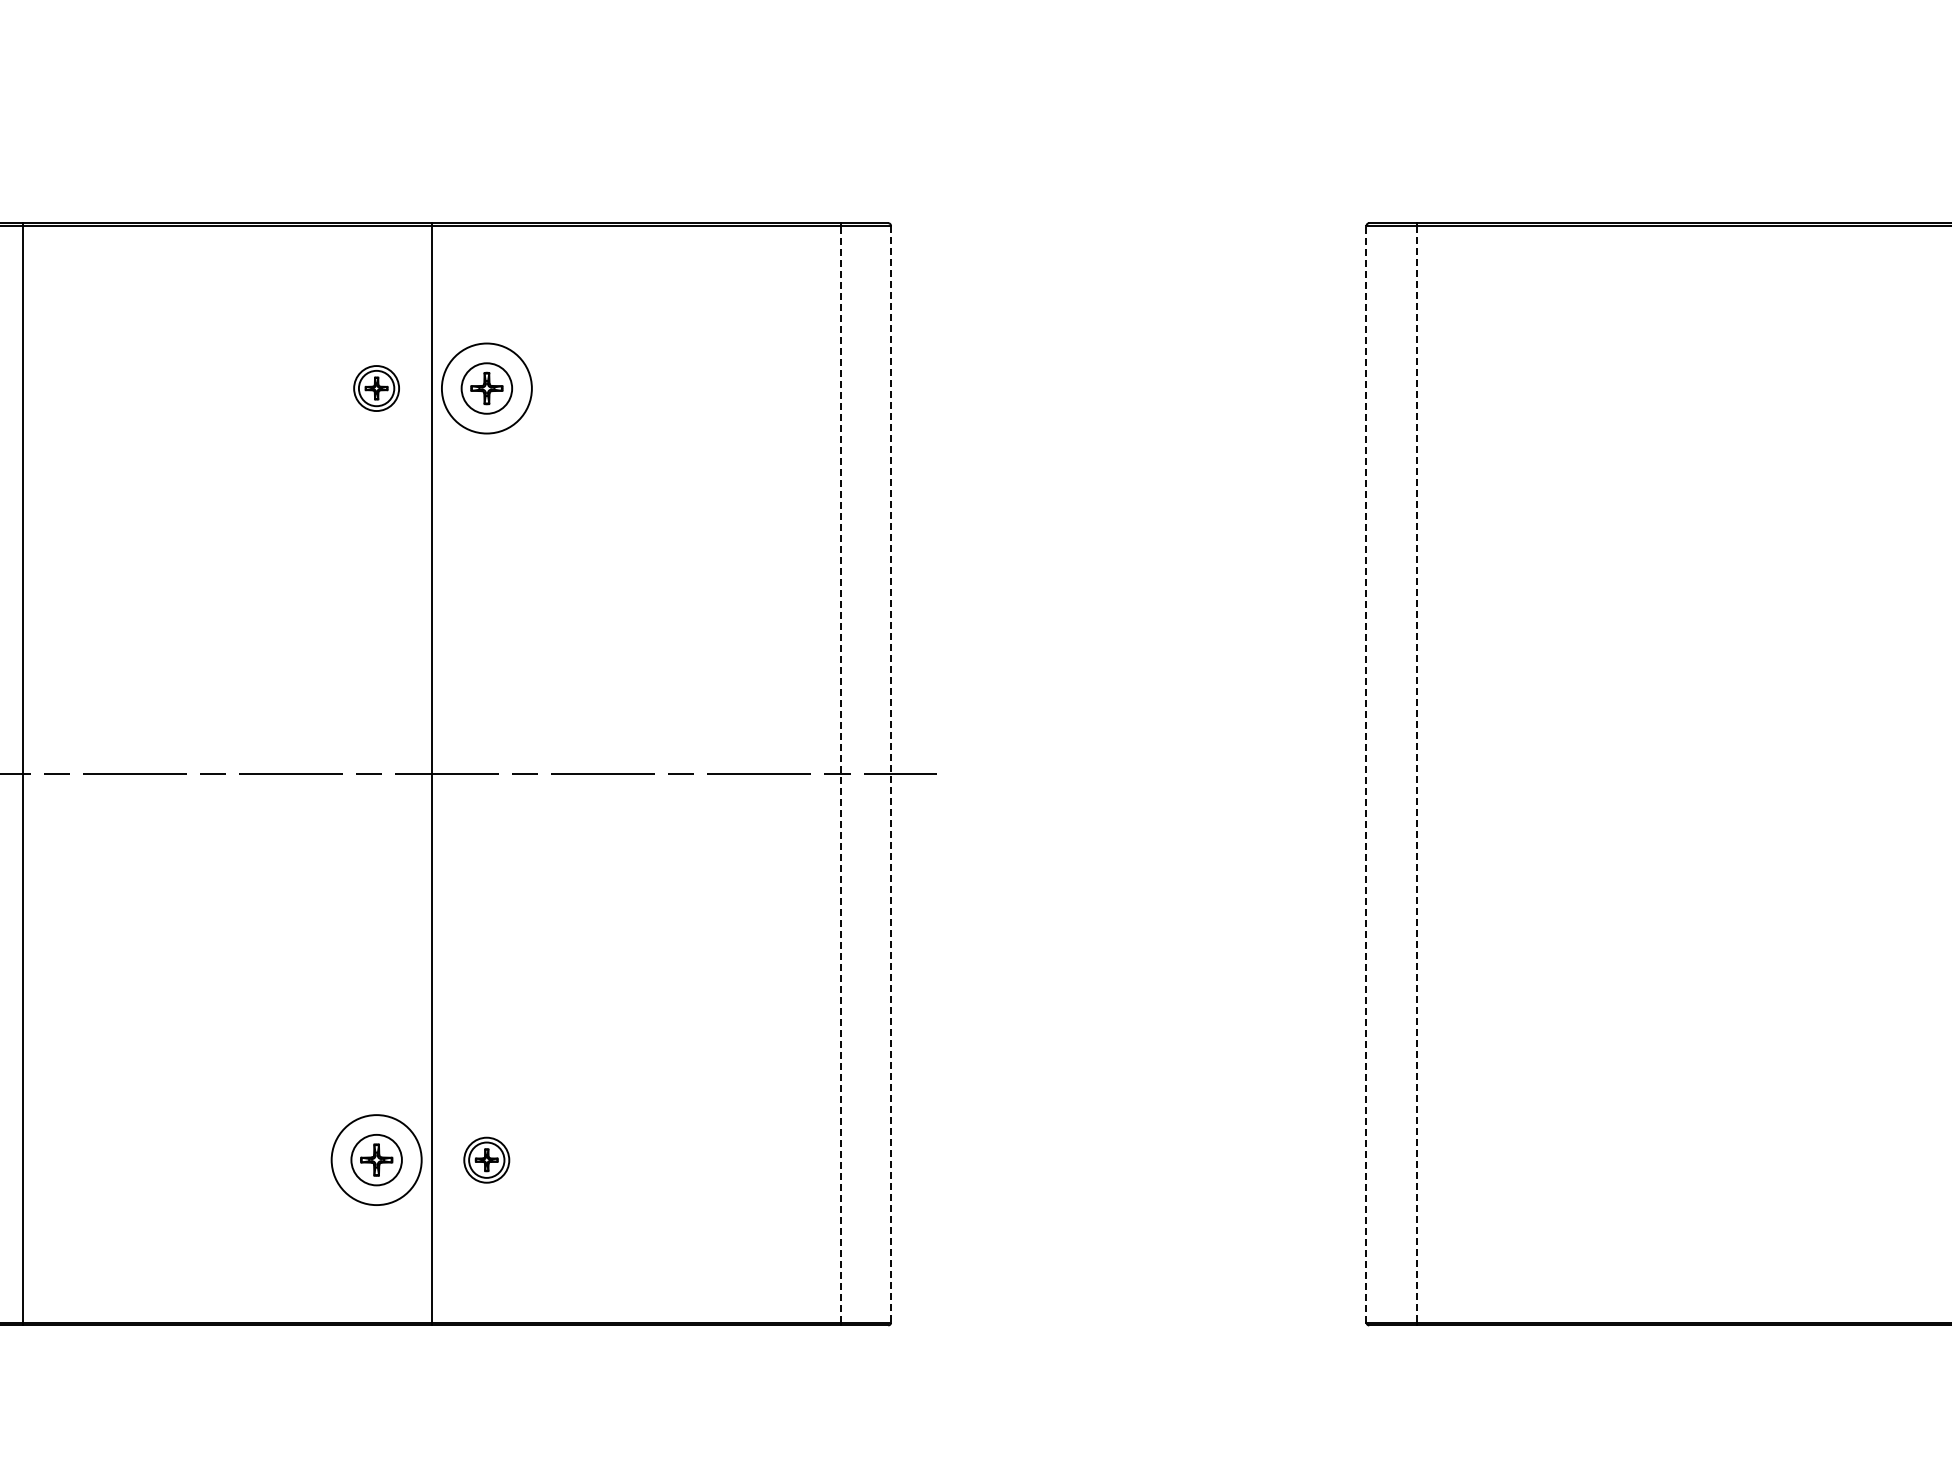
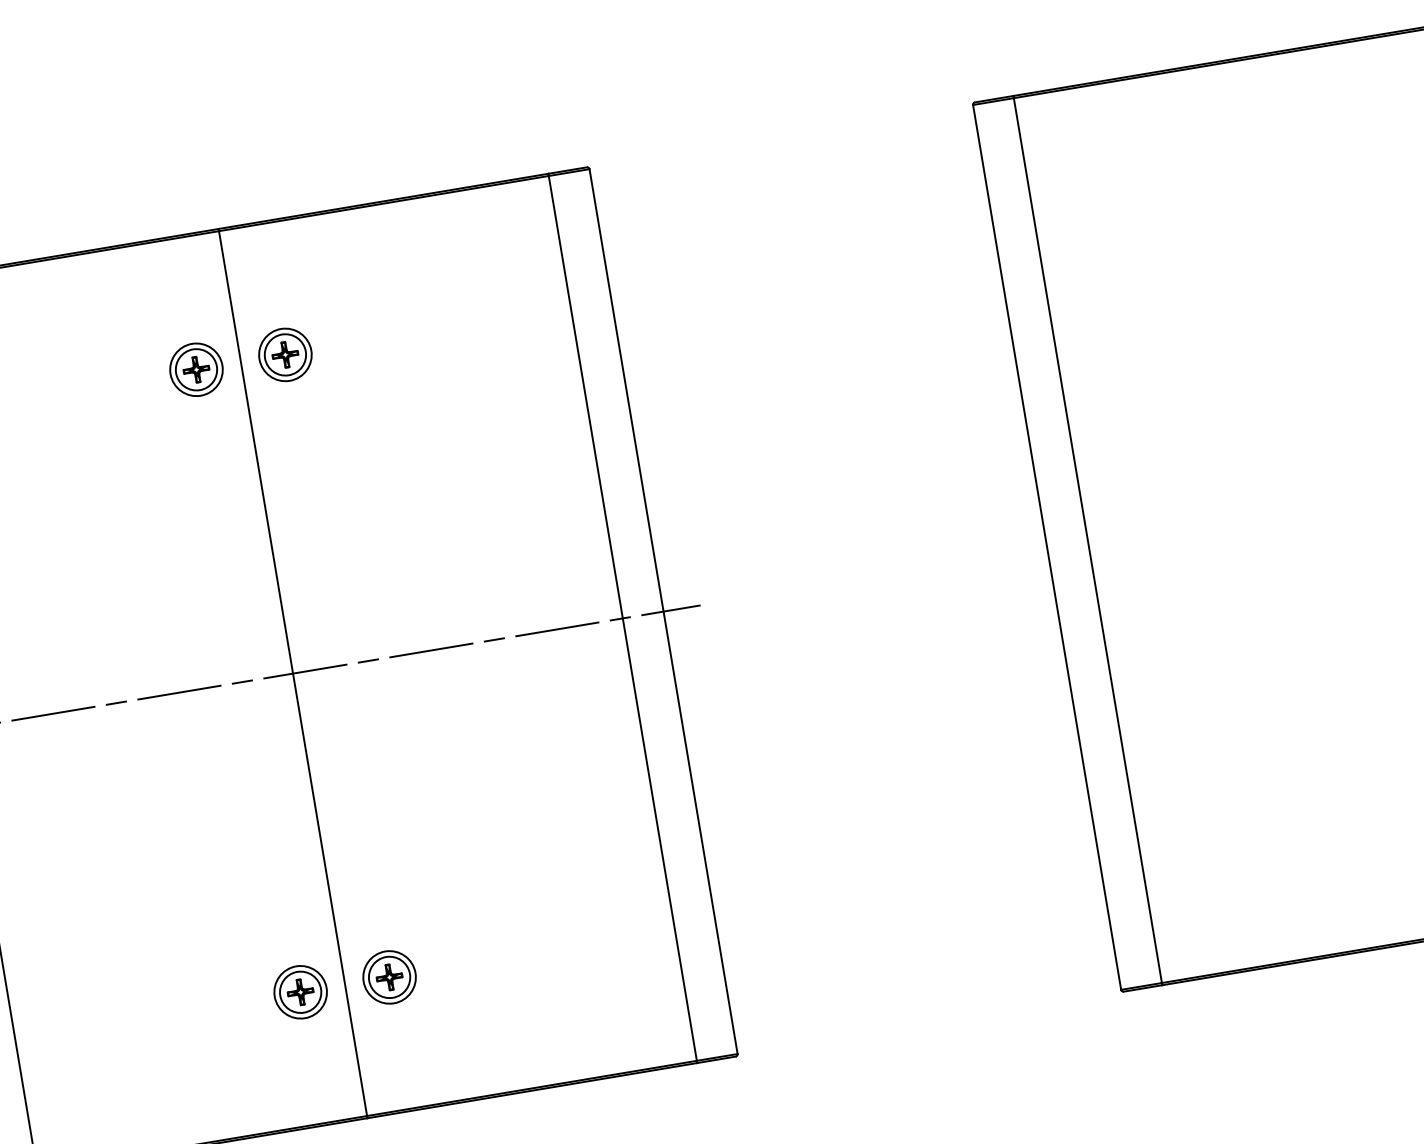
part: (376, 388) -> (196, 369), size x1.43
circle: (486, 388) -> (285, 354), size x0.71
line: (840, 773) -> (622, 617), dashed -> solid
line: (1366, 773) -> (1047, 546), dashed -> solid
line: (891, 774) -> (663, 611), dashed -> solid
line: (1416, 774) -> (1087, 540), dashed -> solid
circle: (376, 1159) -> (300, 991), size x0.71
part: (486, 1160) -> (389, 977), size x1.43

